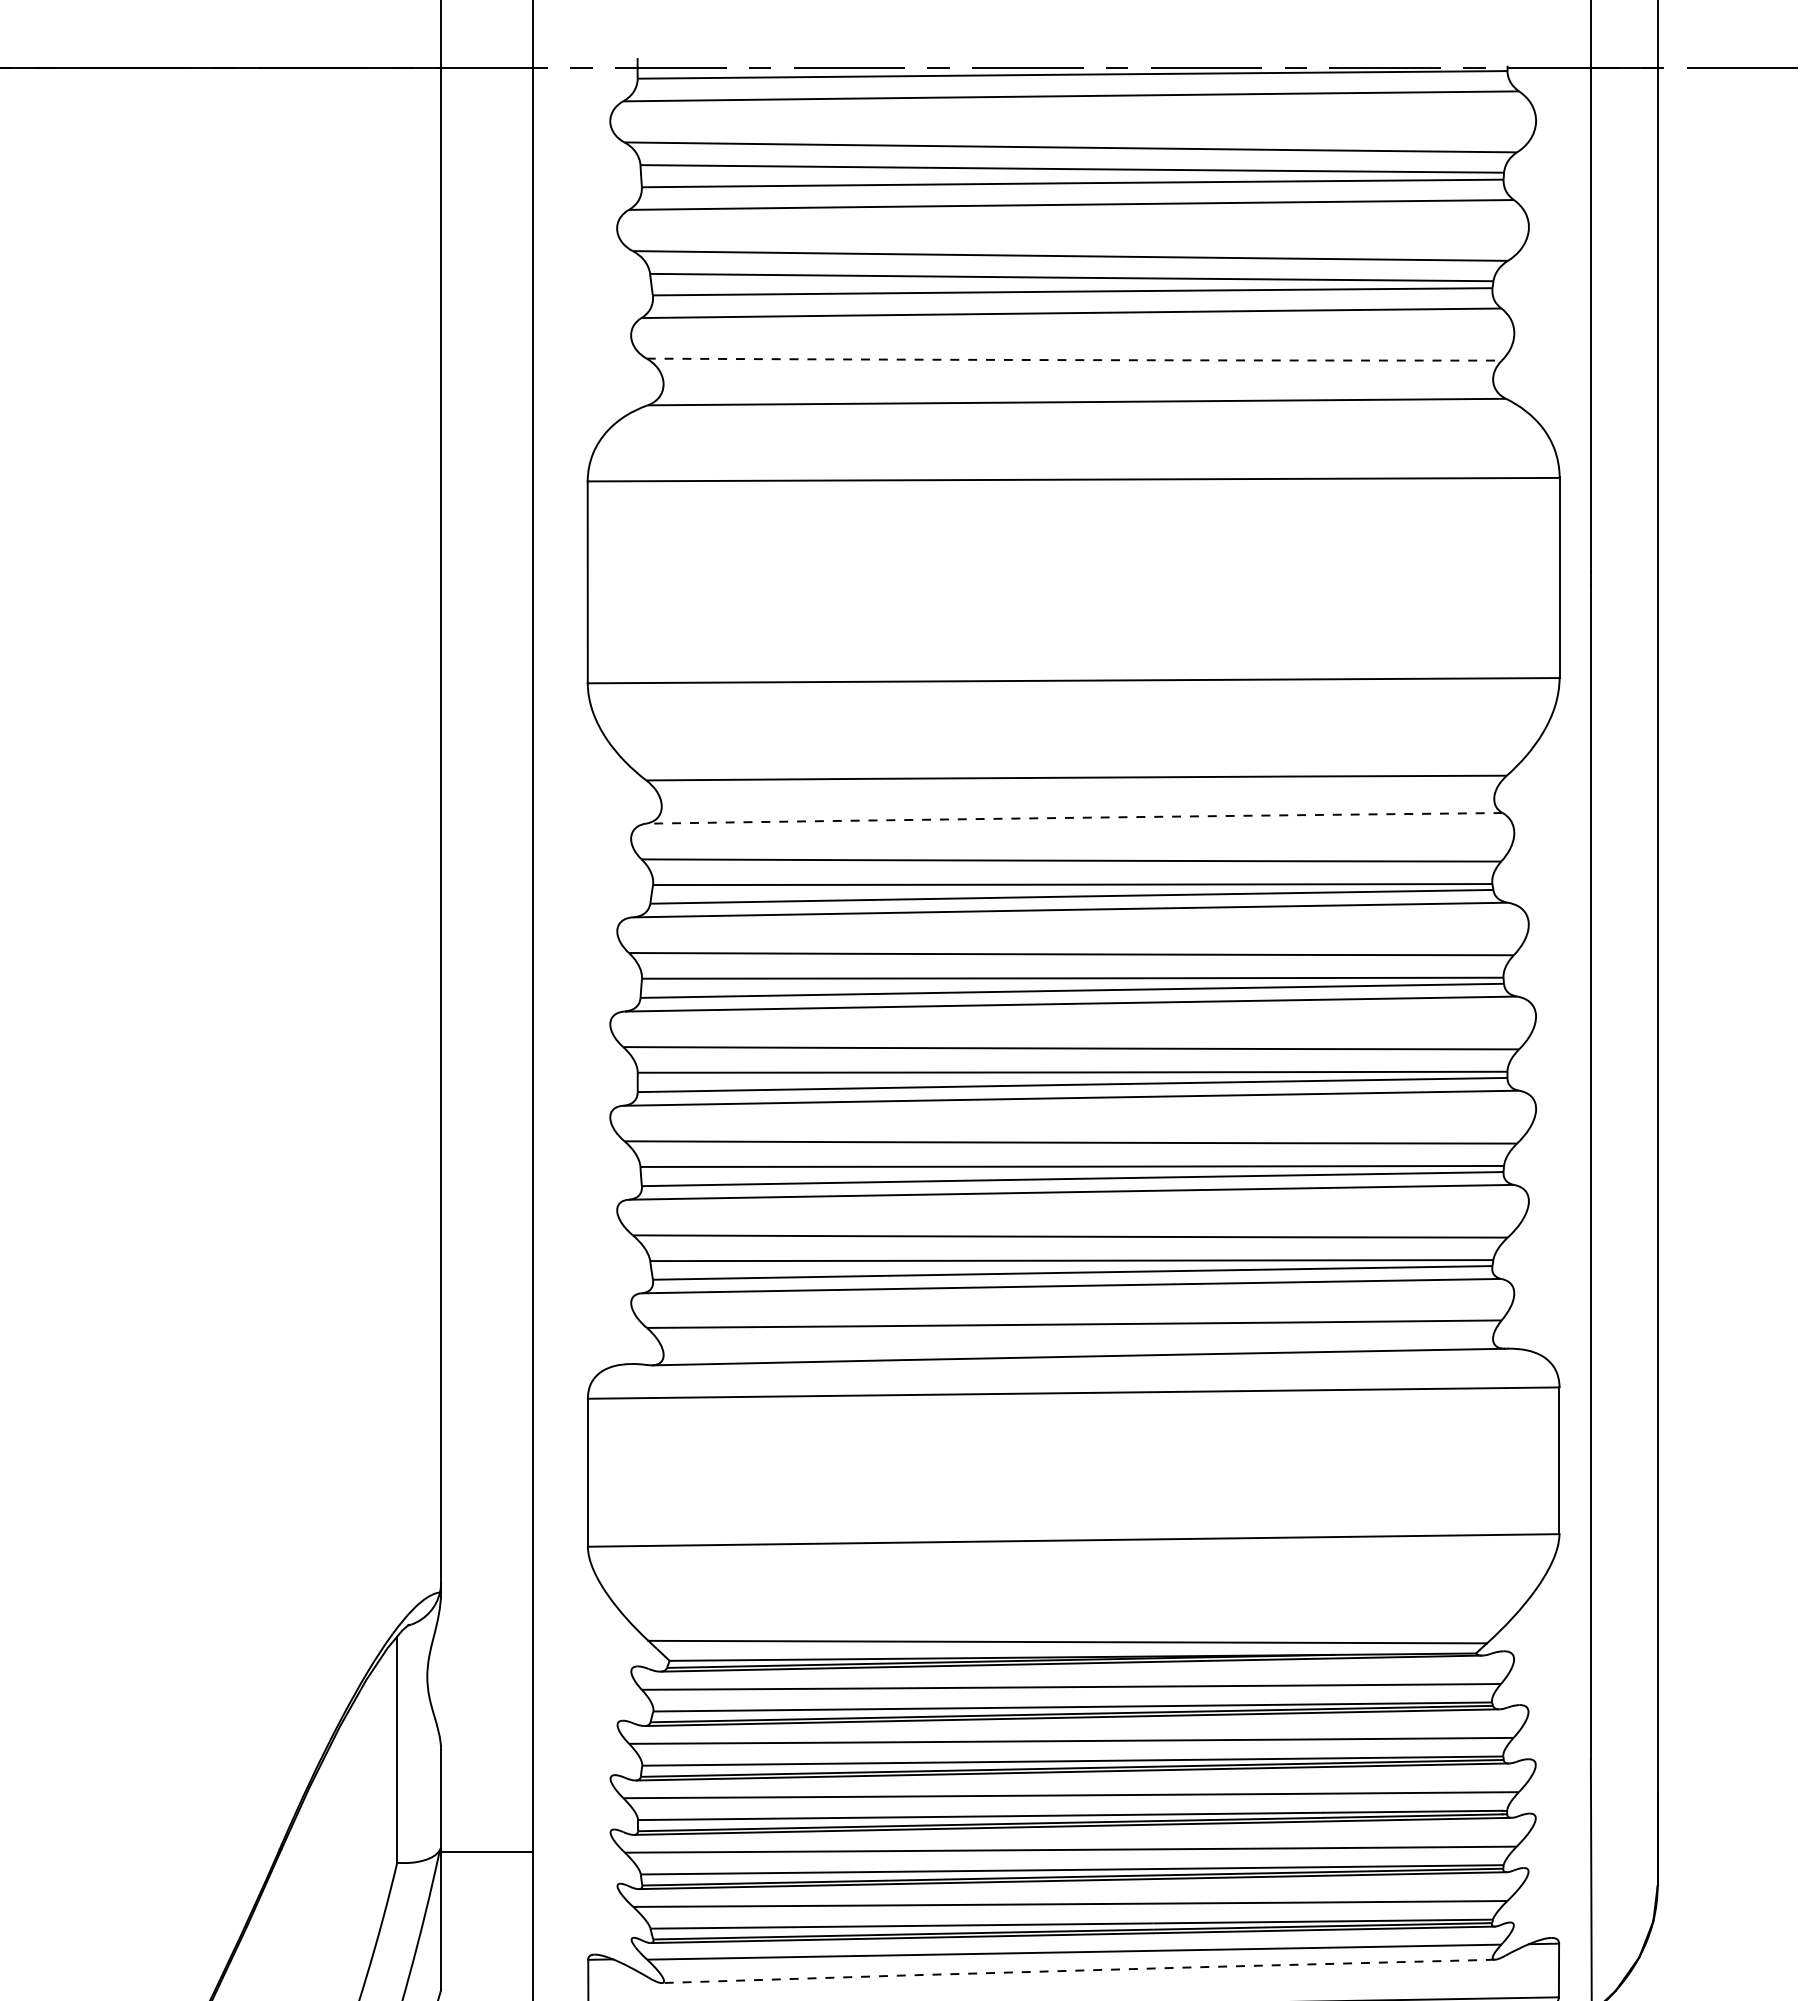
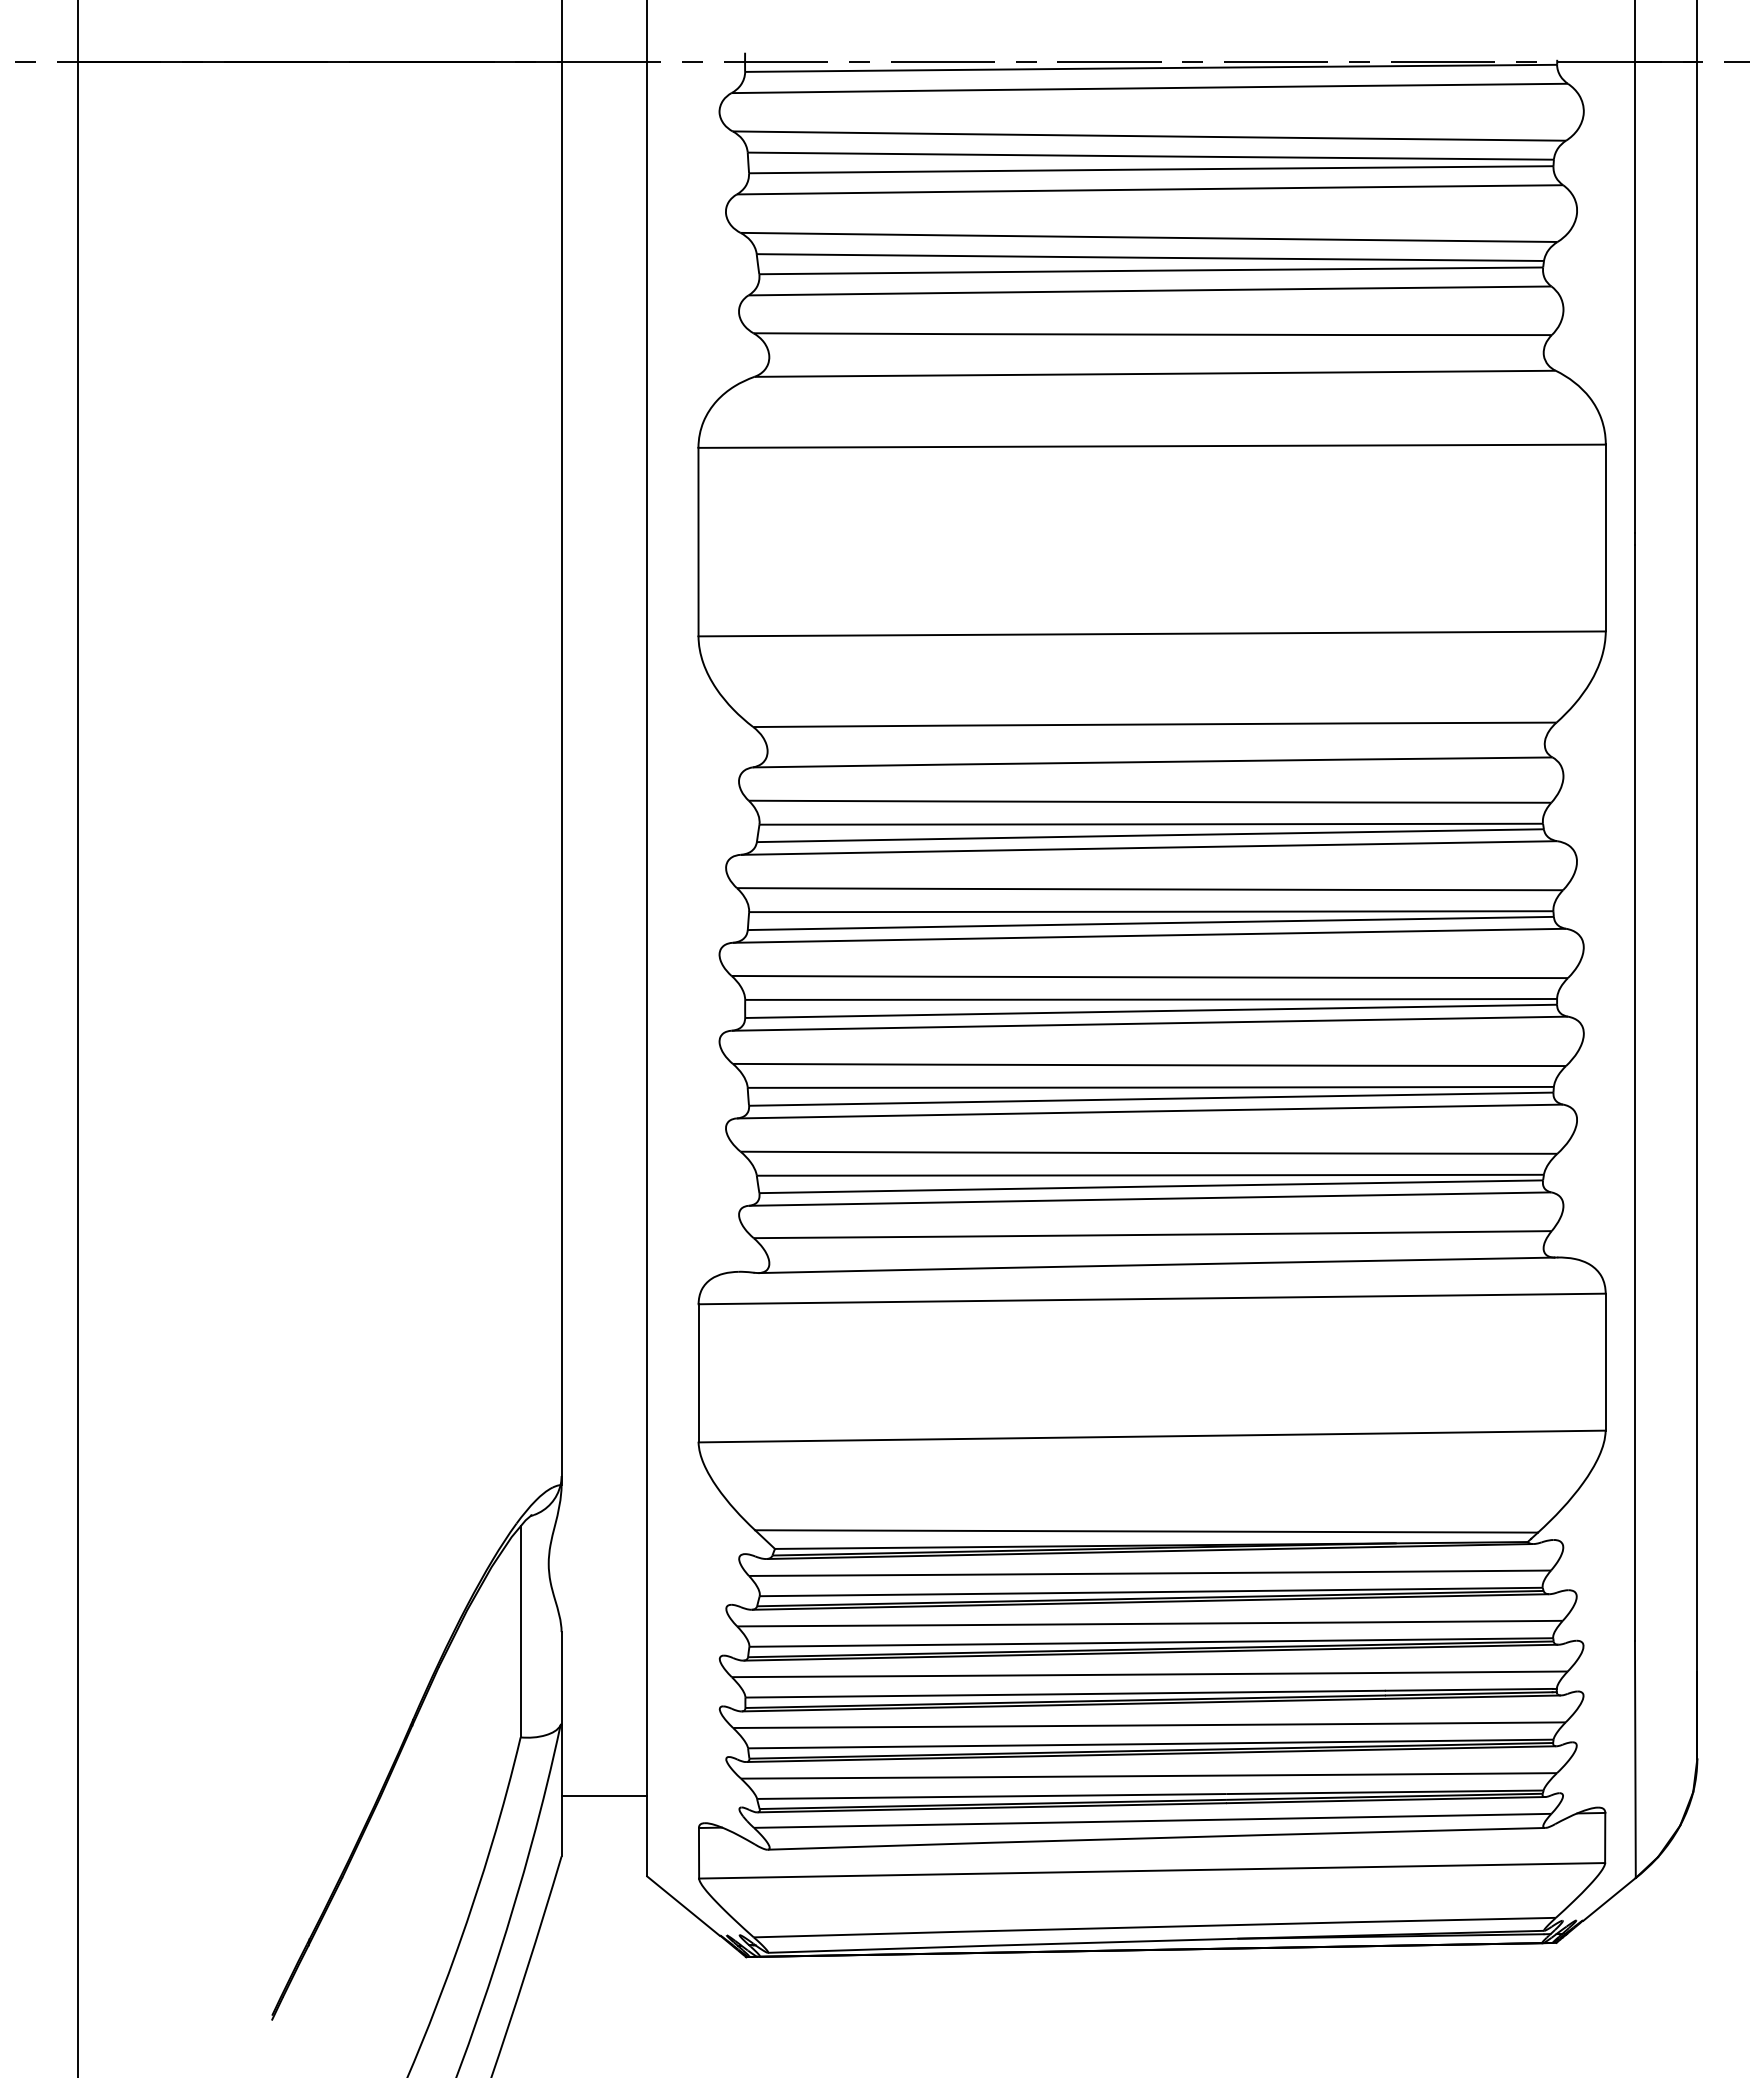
arc: (1074, 359) -> (1152, 334), dashed -> solid
arc: (1074, 817) -> (1152, 761), dashed -> solid
line: (487, 1852) -> (604, 1796), moved
line: (1078, 1971) -> (1156, 1838), dashed -> solid

